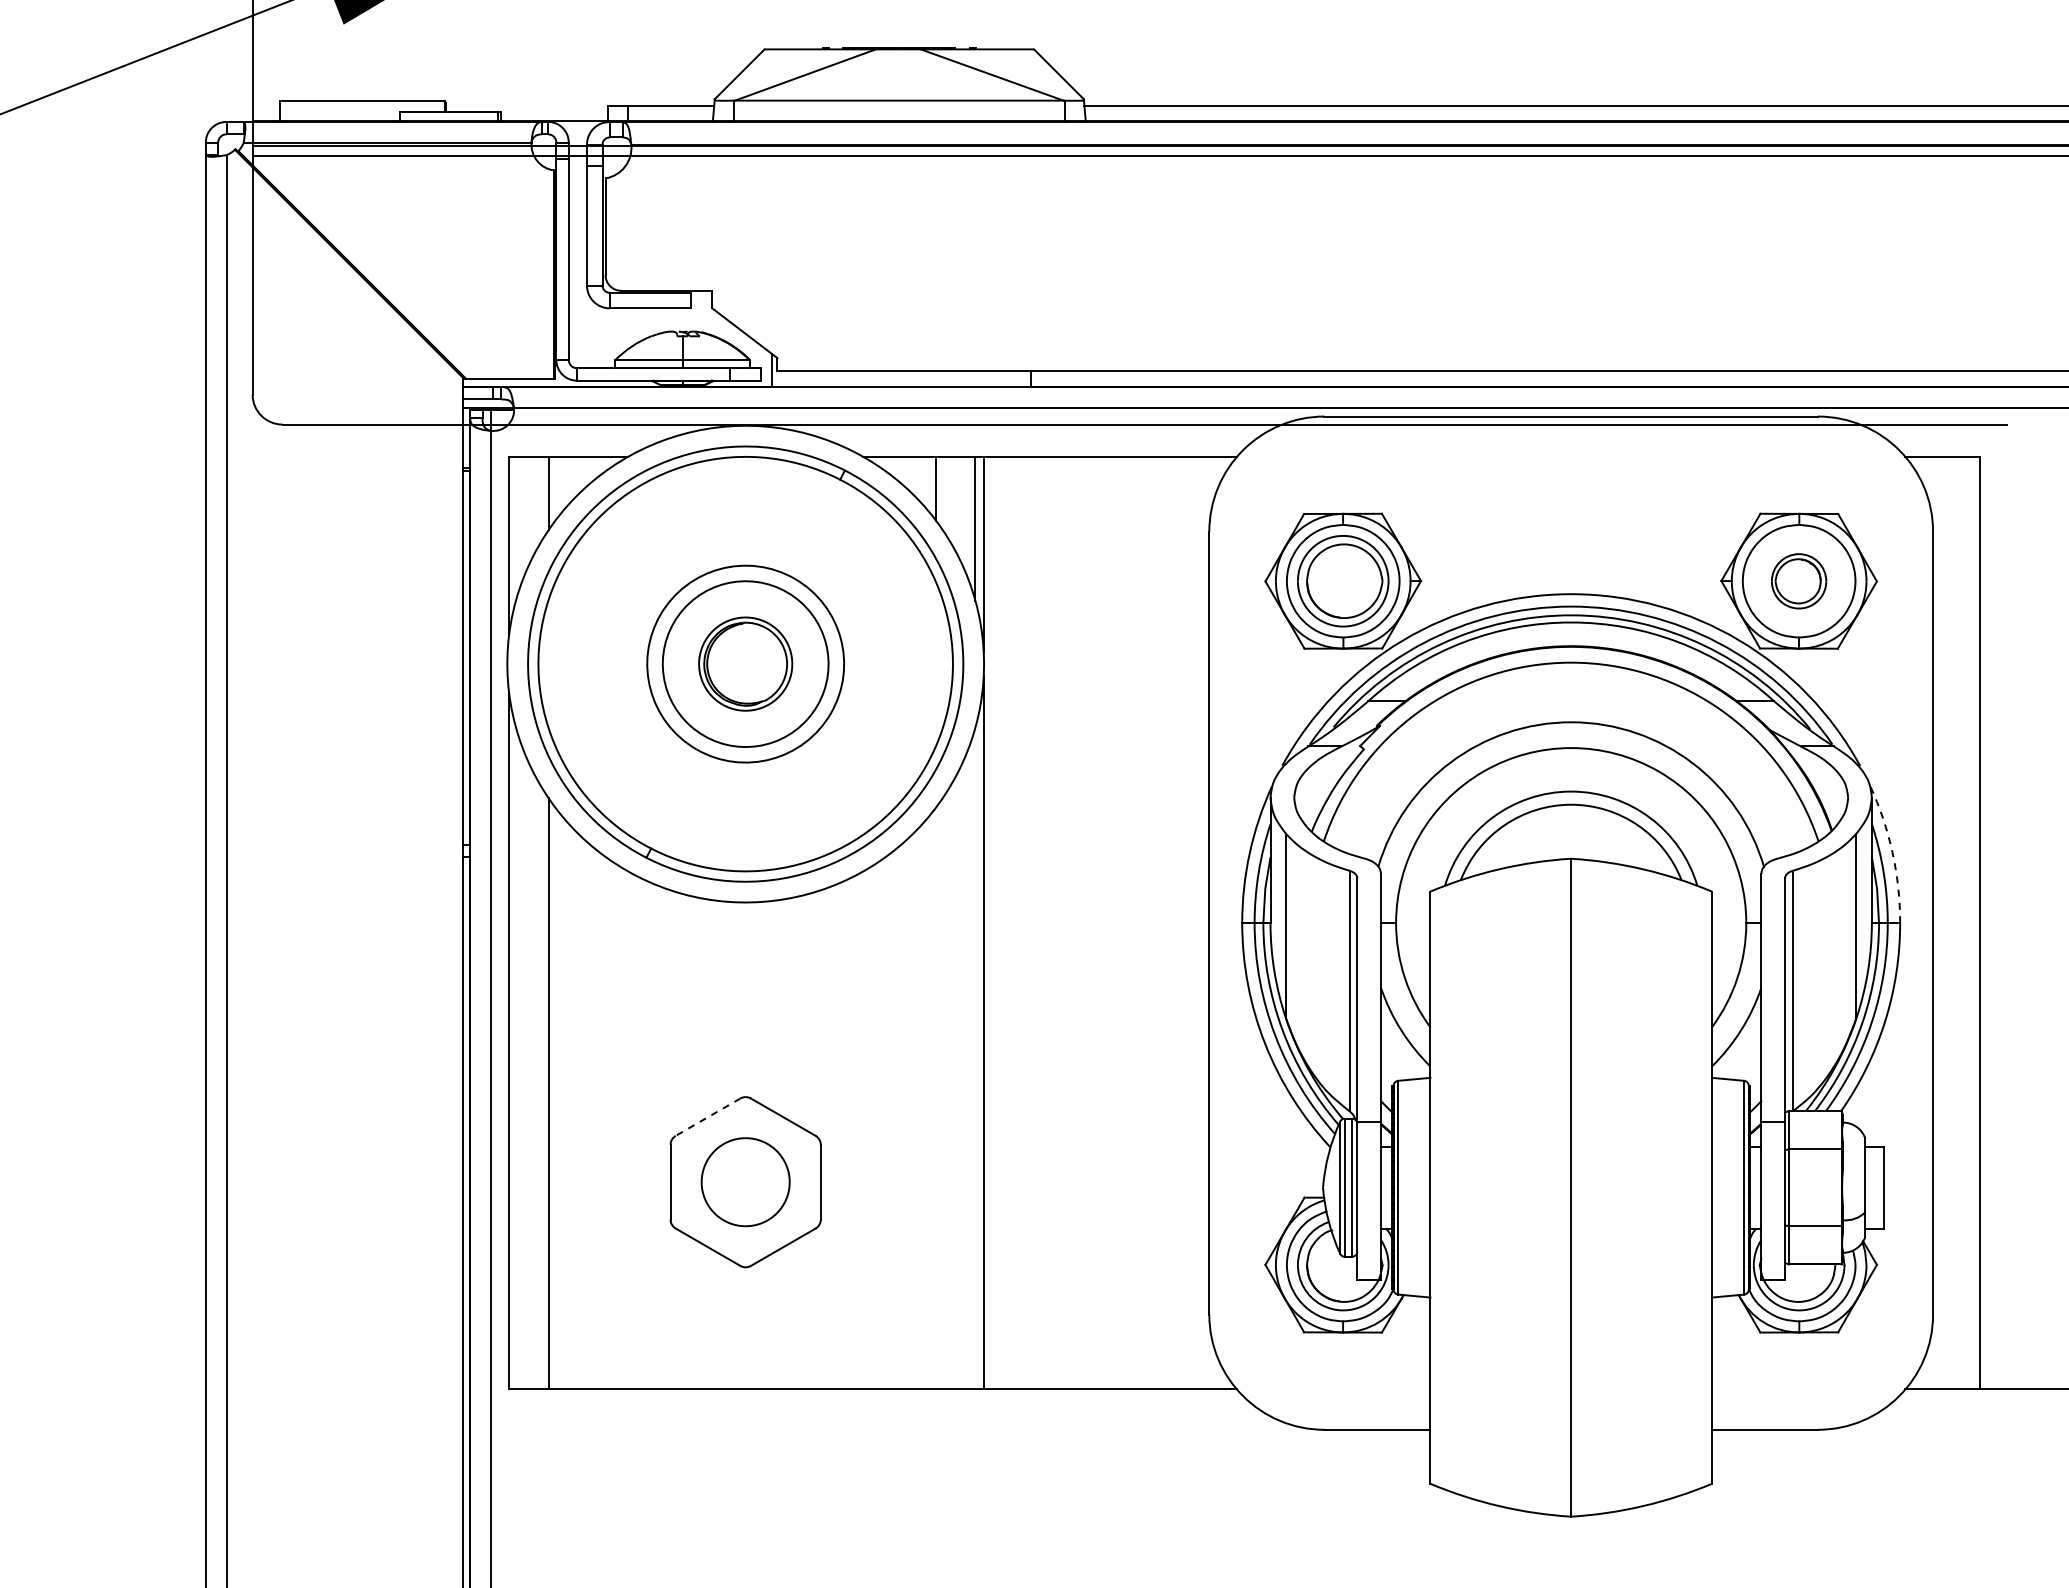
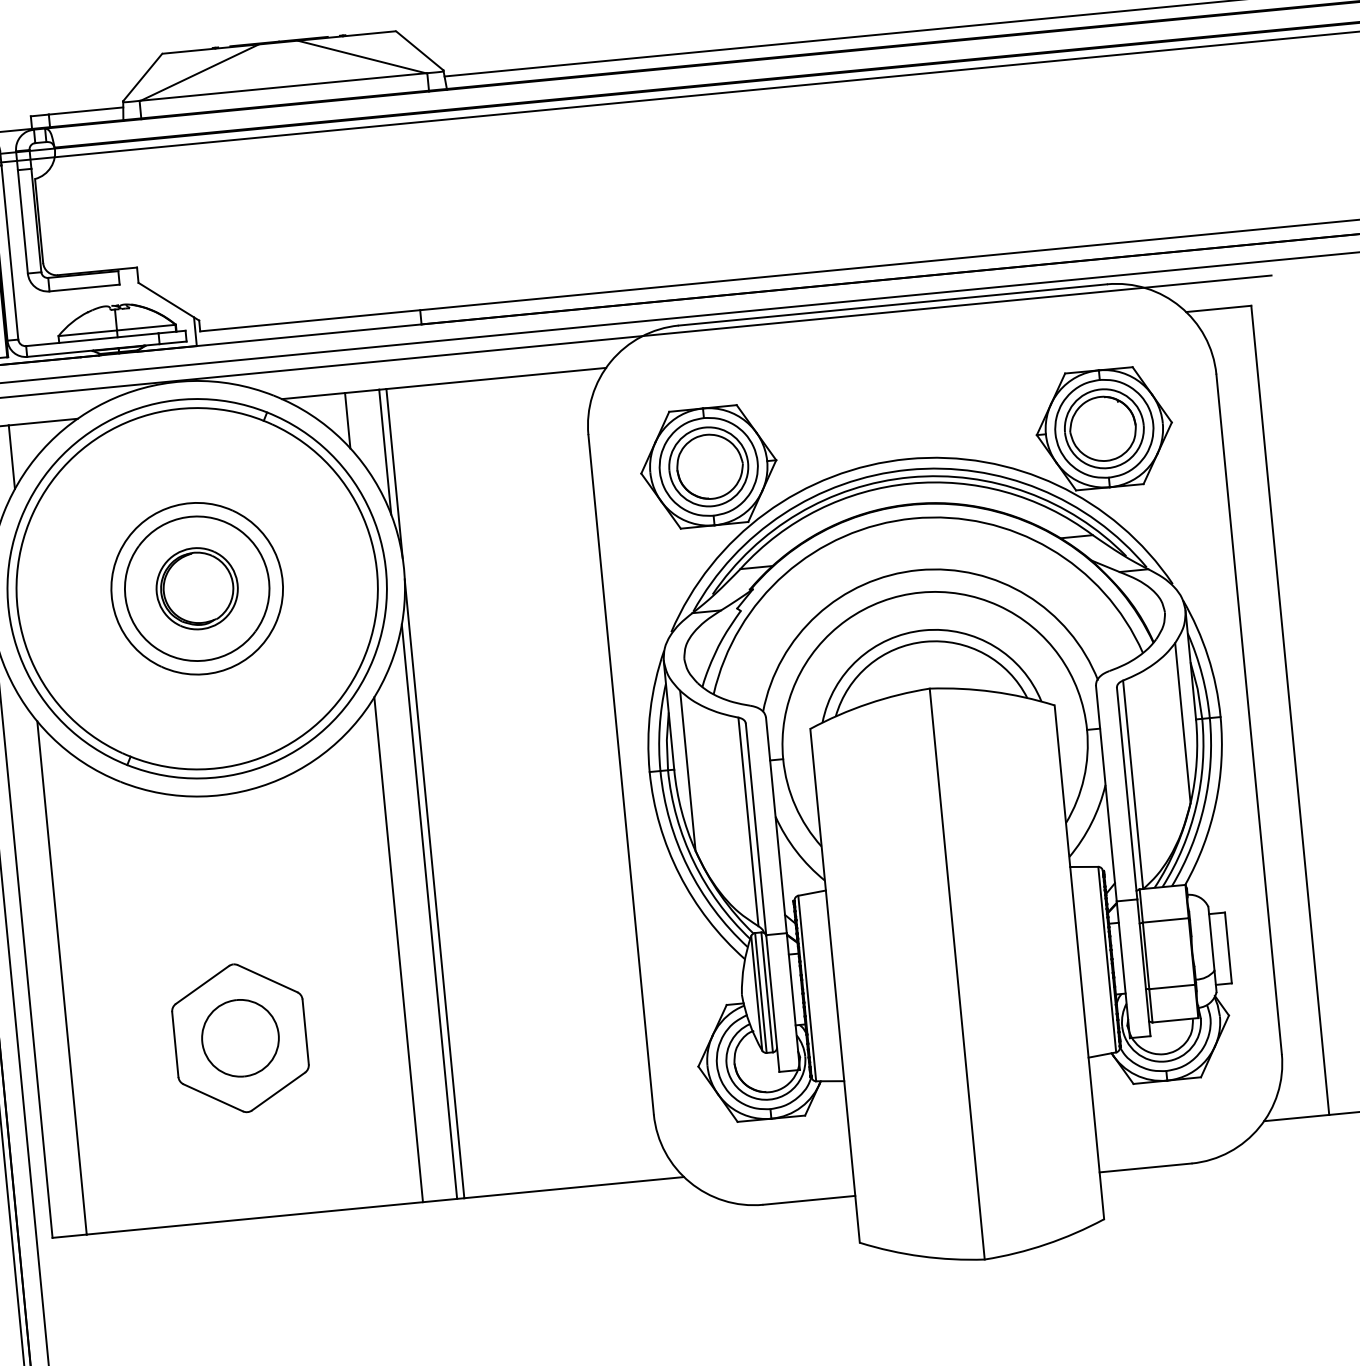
part: (1798, 581) -> (1103, 429), size x1.67
arc: (1892, 852) -> (1208, 656), dashed -> solid
line: (975, 1058) -> (429, 911), added
line: (936, 1098) -> (399, 949), added
line: (707, 1117) -> (201, 985), dashed -> solid

